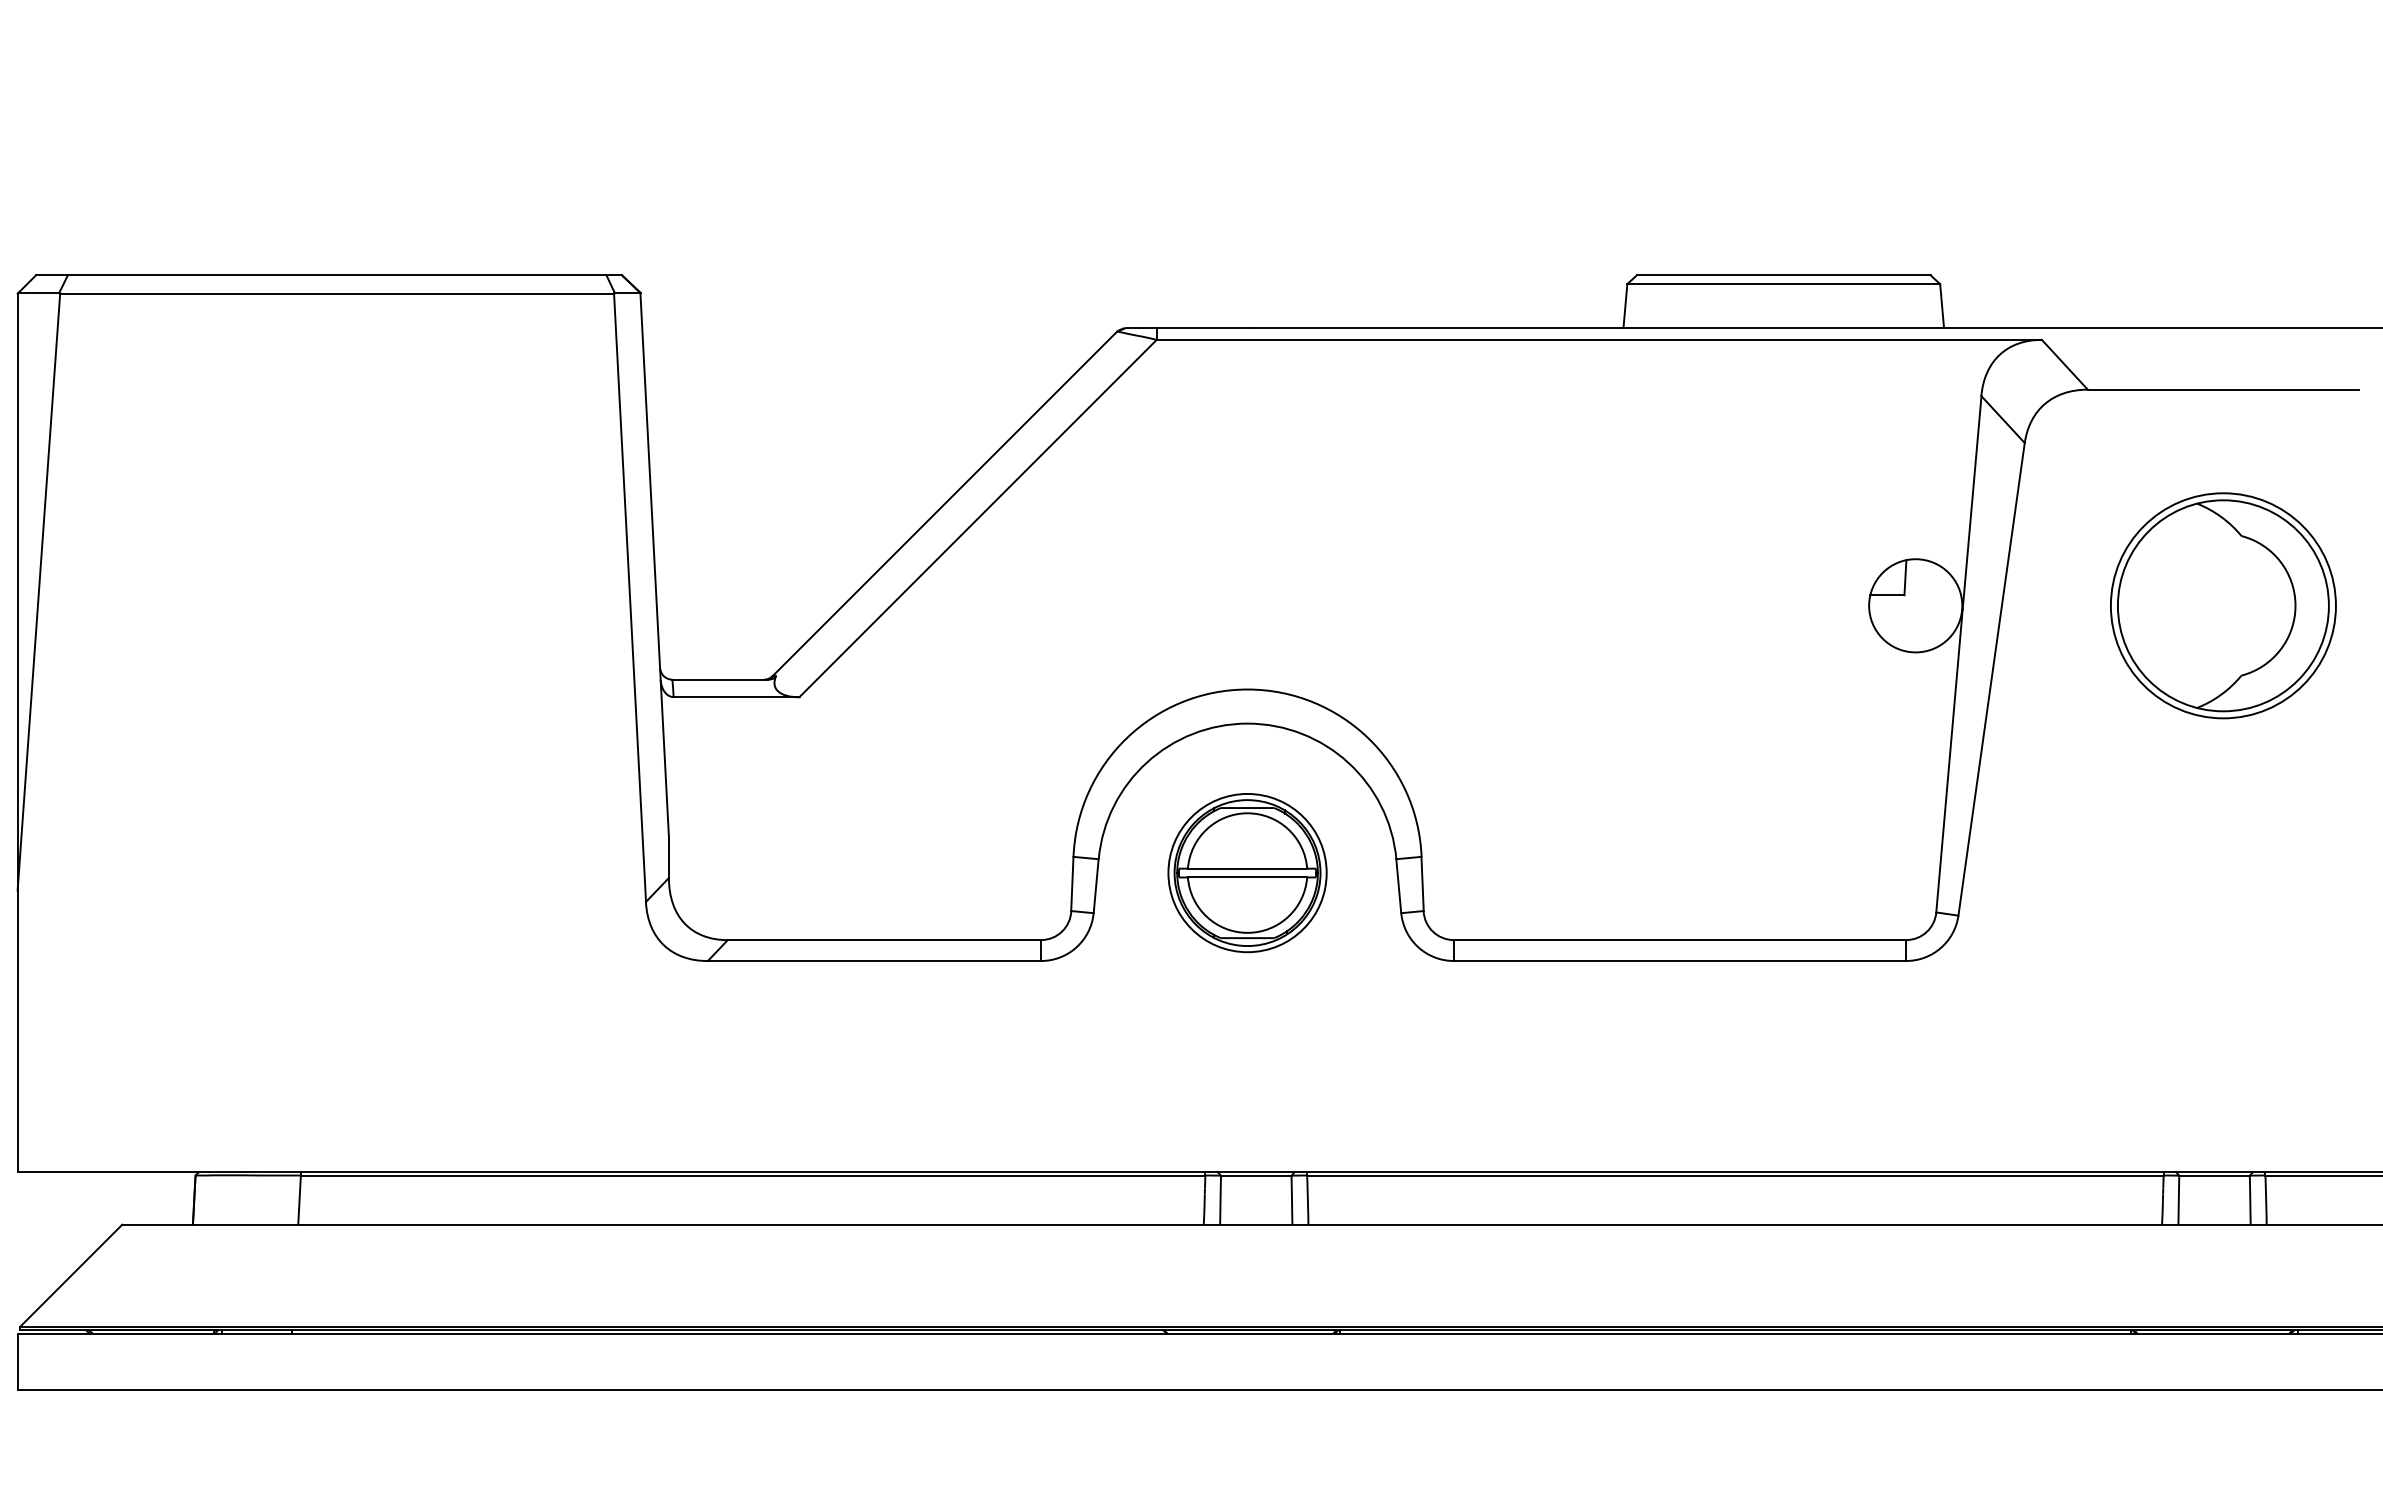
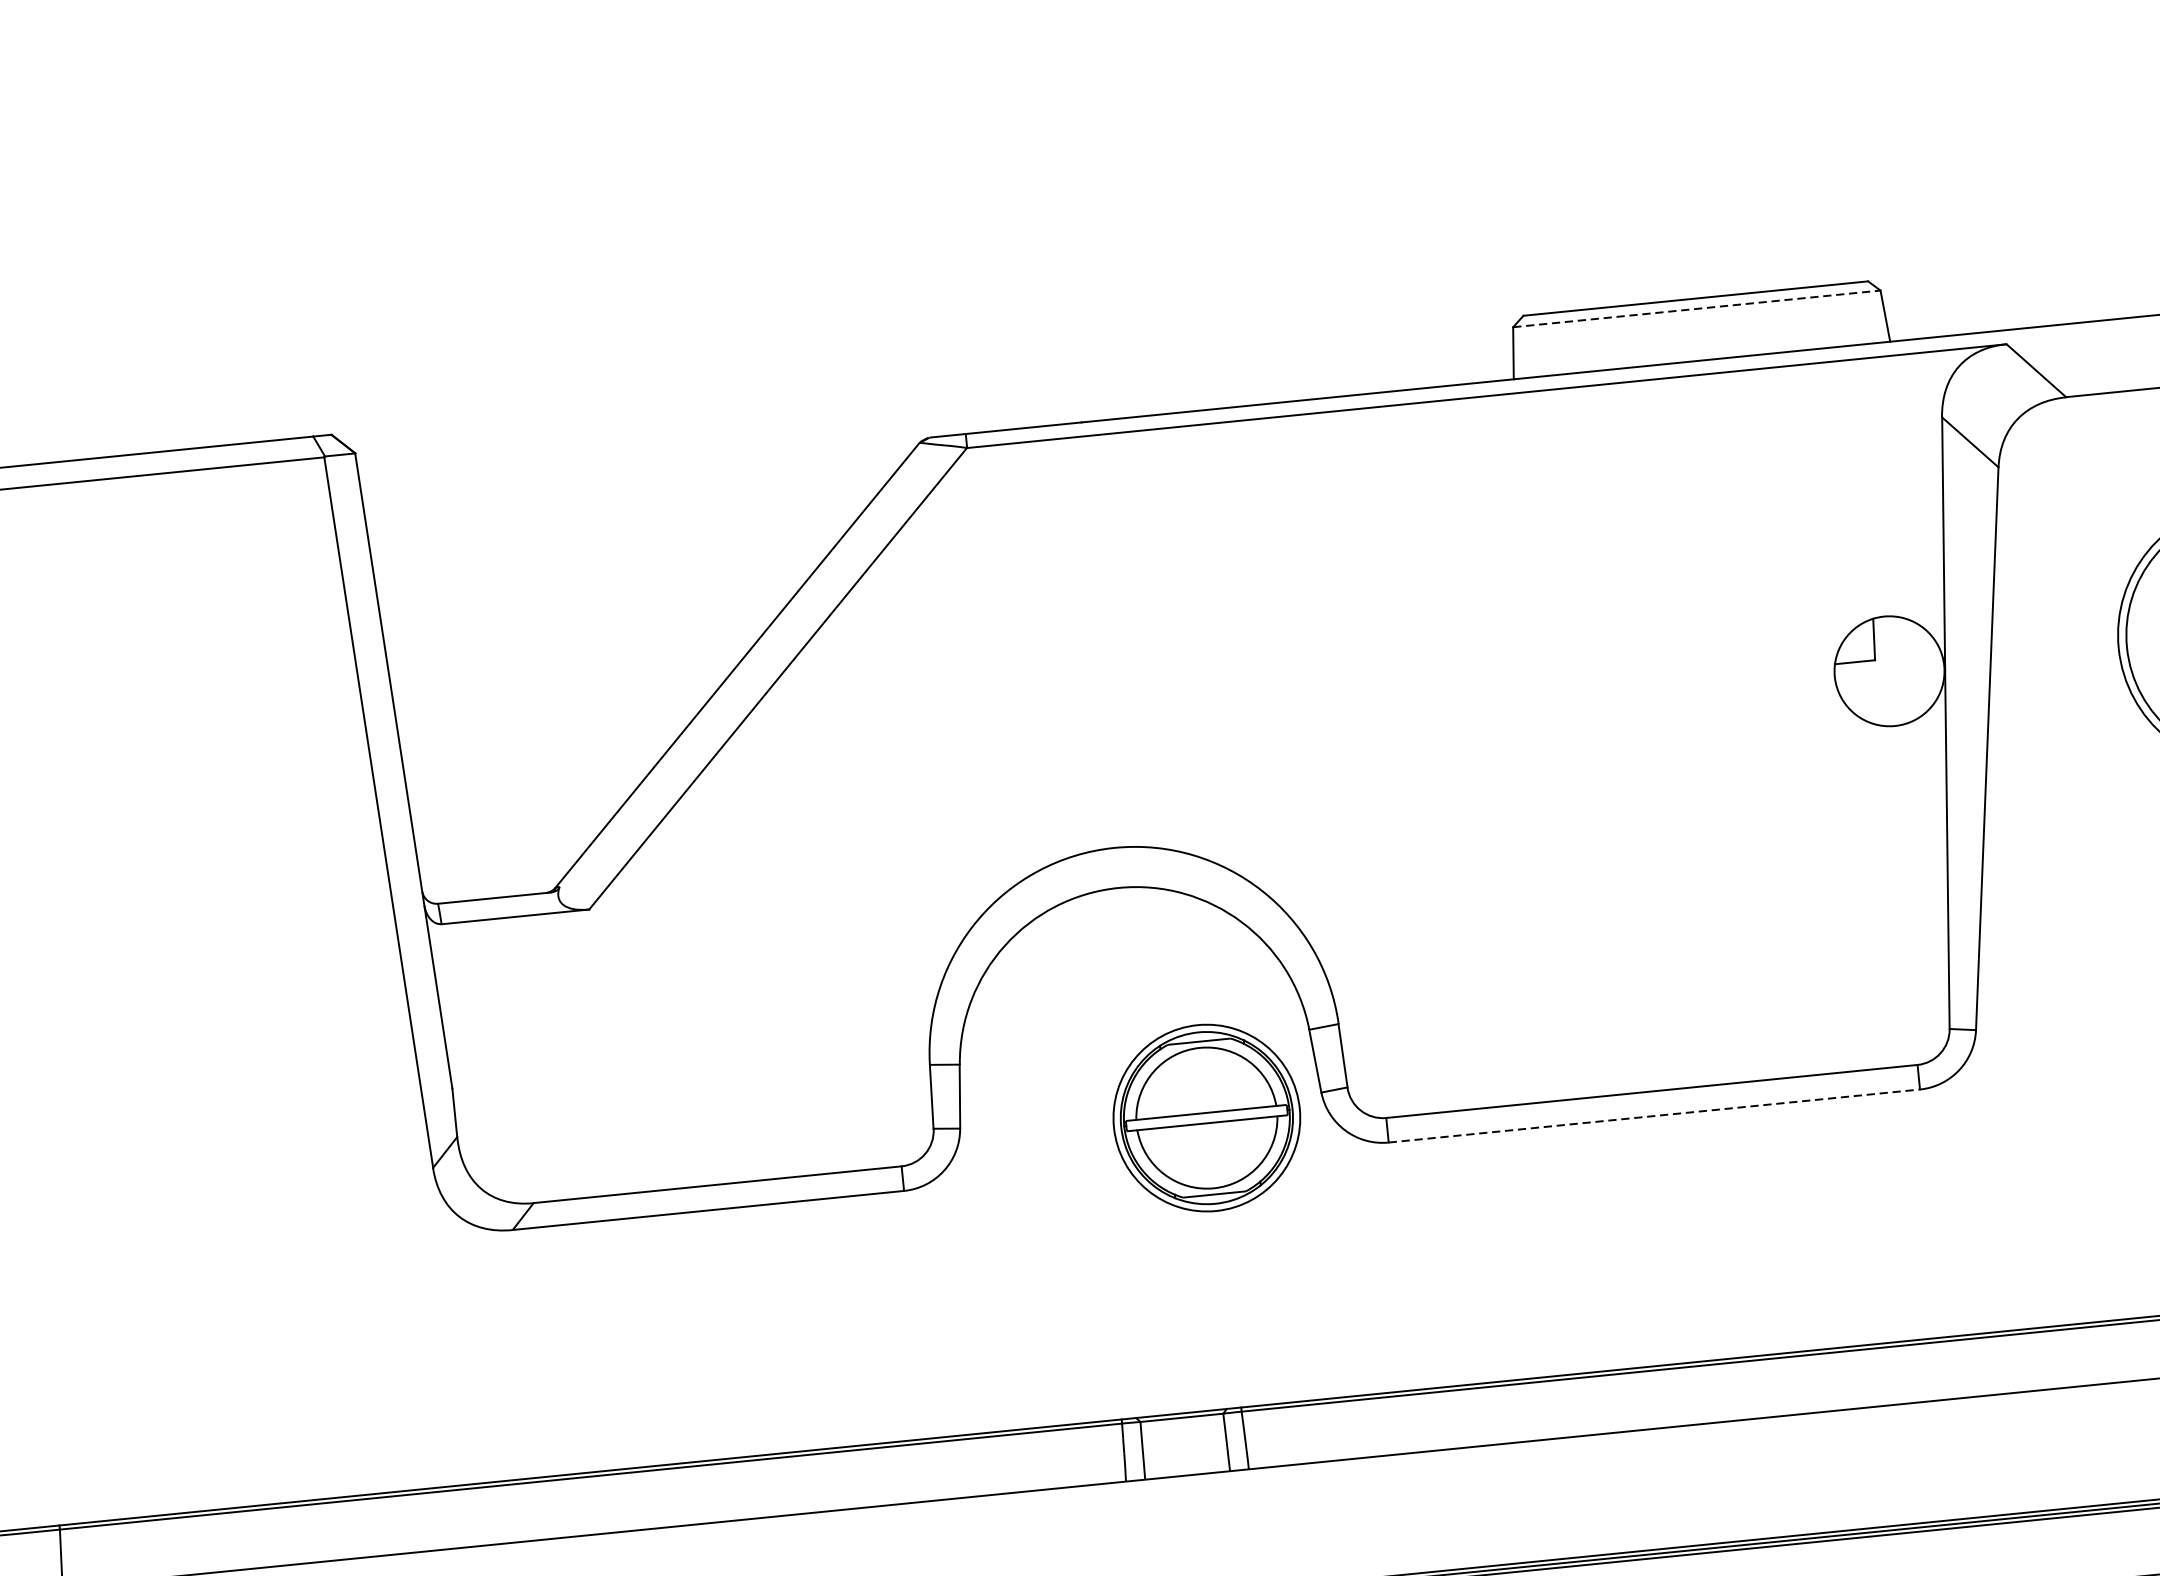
line: (1784, 284) -> (1697, 309), solid -> dashed
part: (1247, 873) -> (1206, 1118), moved
line: (1680, 961) -> (1654, 1116), solid -> dashed

